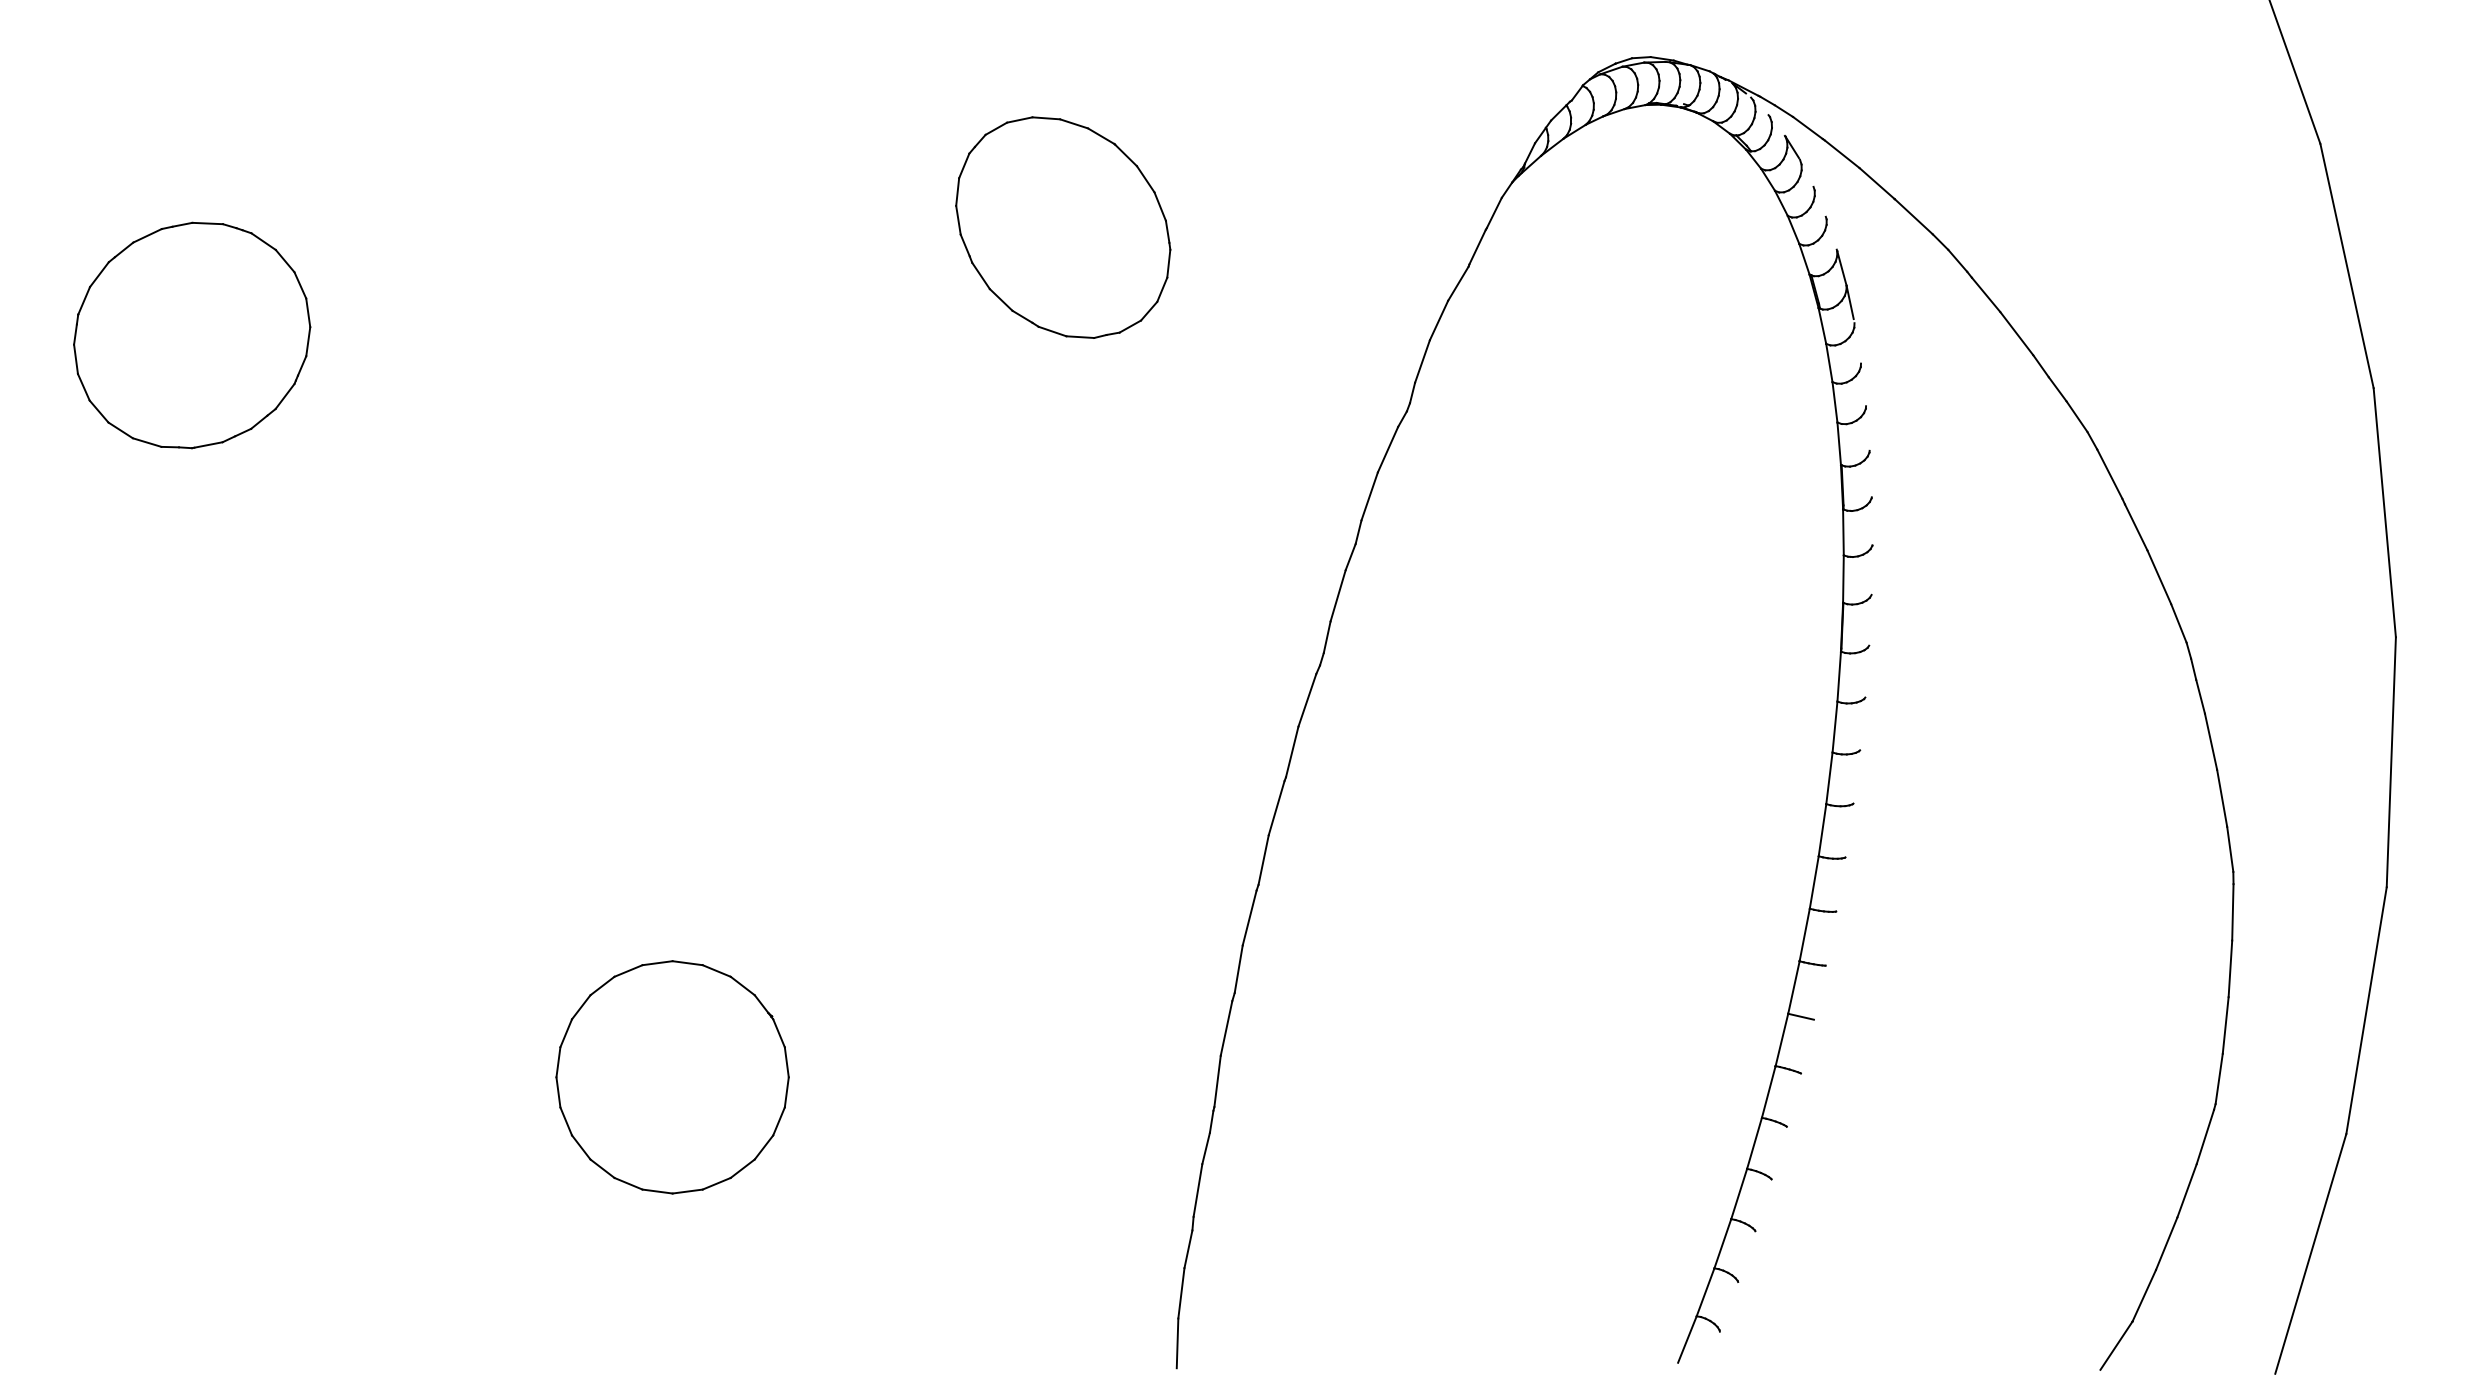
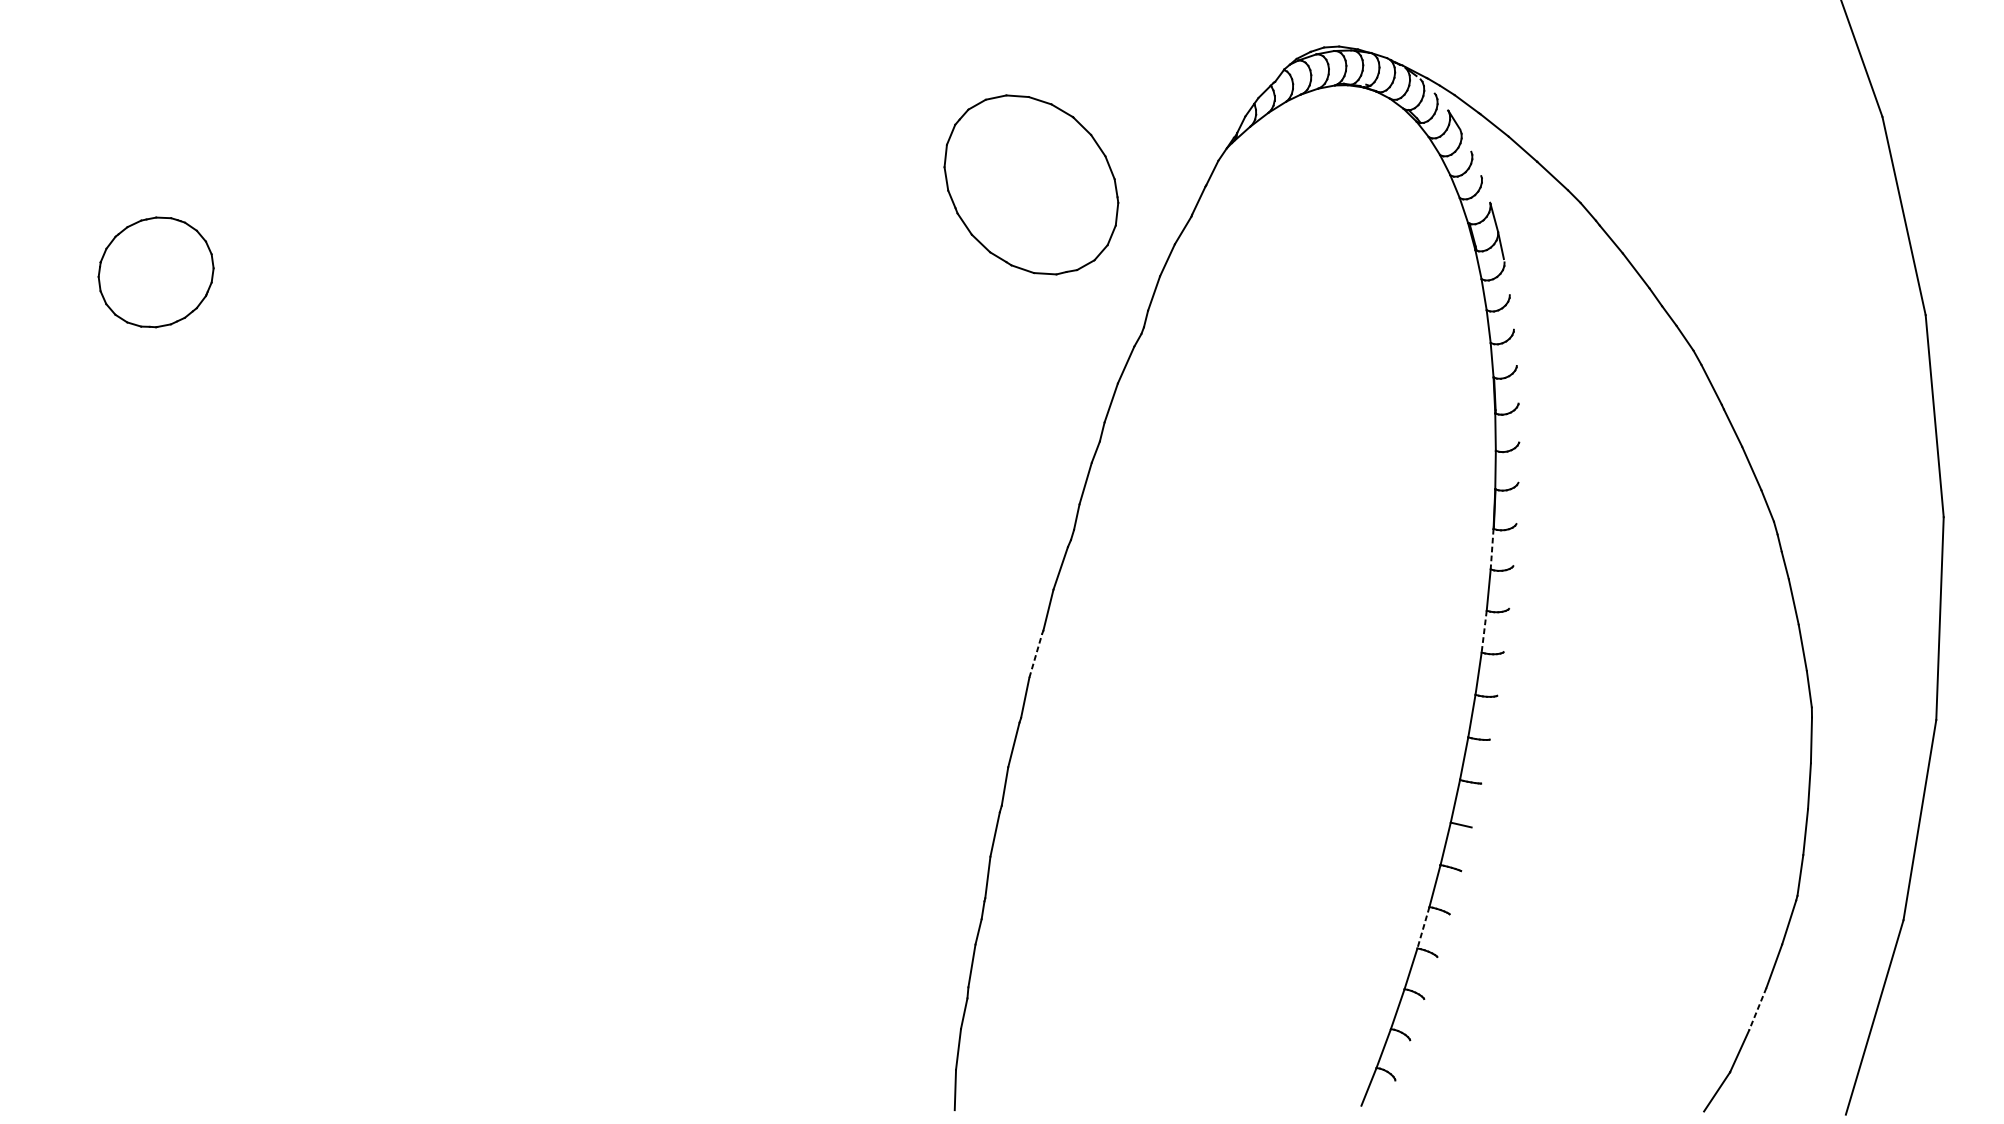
part: (1063, 227) -> (1031, 184), moved
part: (192, 335) -> (156, 272), size x0.6
line: (1839, 677) -> (1492, 549), solid -> dashed
line: (1829, 778) -> (1484, 631), solid -> dashed
line: (1276, 807) -> (1035, 655), solid -> dashed
part: (672, 1077) -> (545, 874), removed
line: (1754, 1143) -> (1423, 927), solid -> dashed
line: (2166, 1244) -> (1757, 1009), solid -> dashed

